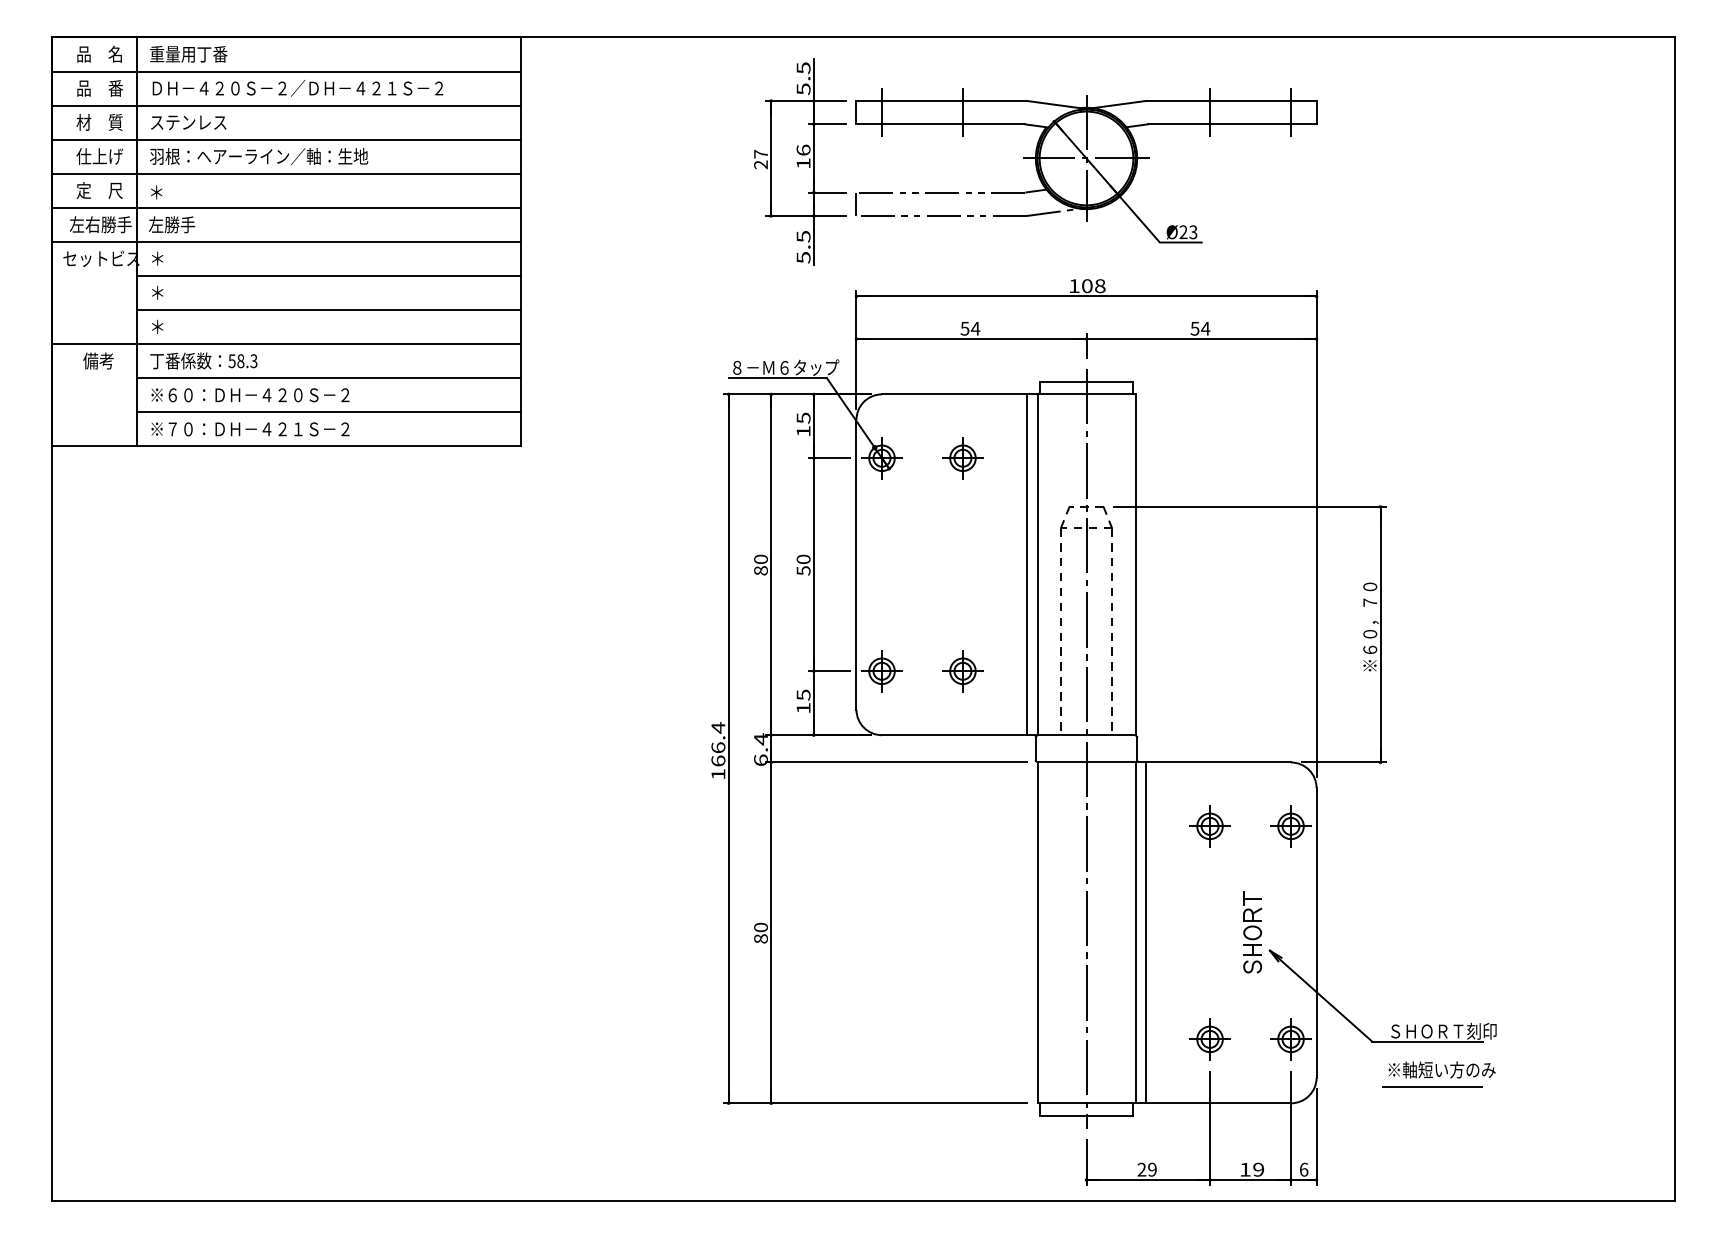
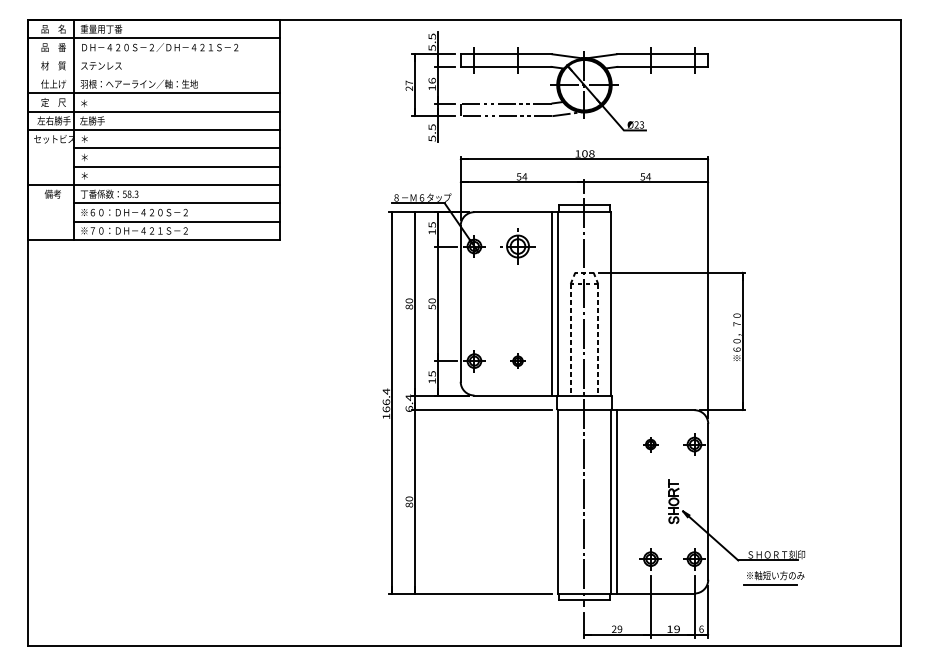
line: (285, 105) -> (153, 56), removed
line: (285, 140) -> (153, 75), removed
part: (962, 458) -> (517, 246), size x1.6
part: (962, 671) -> (517, 361), size x0.7
part: (1209, 826) -> (650, 444), size x0.7

